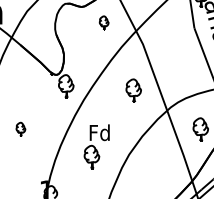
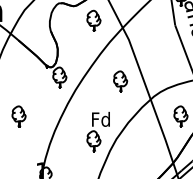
part: (103, 22) -> (93, 20), size x1.67
part: (20, 129) -> (18, 116), size x1.67
part: (95, 146) -> (97, 131), moved

